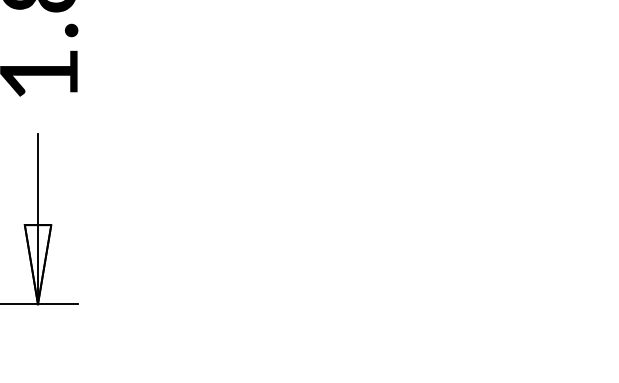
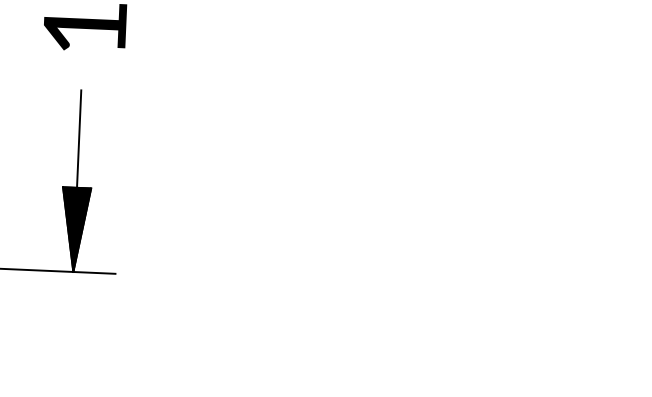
fill: (37, 264) -> (74, 229), added

